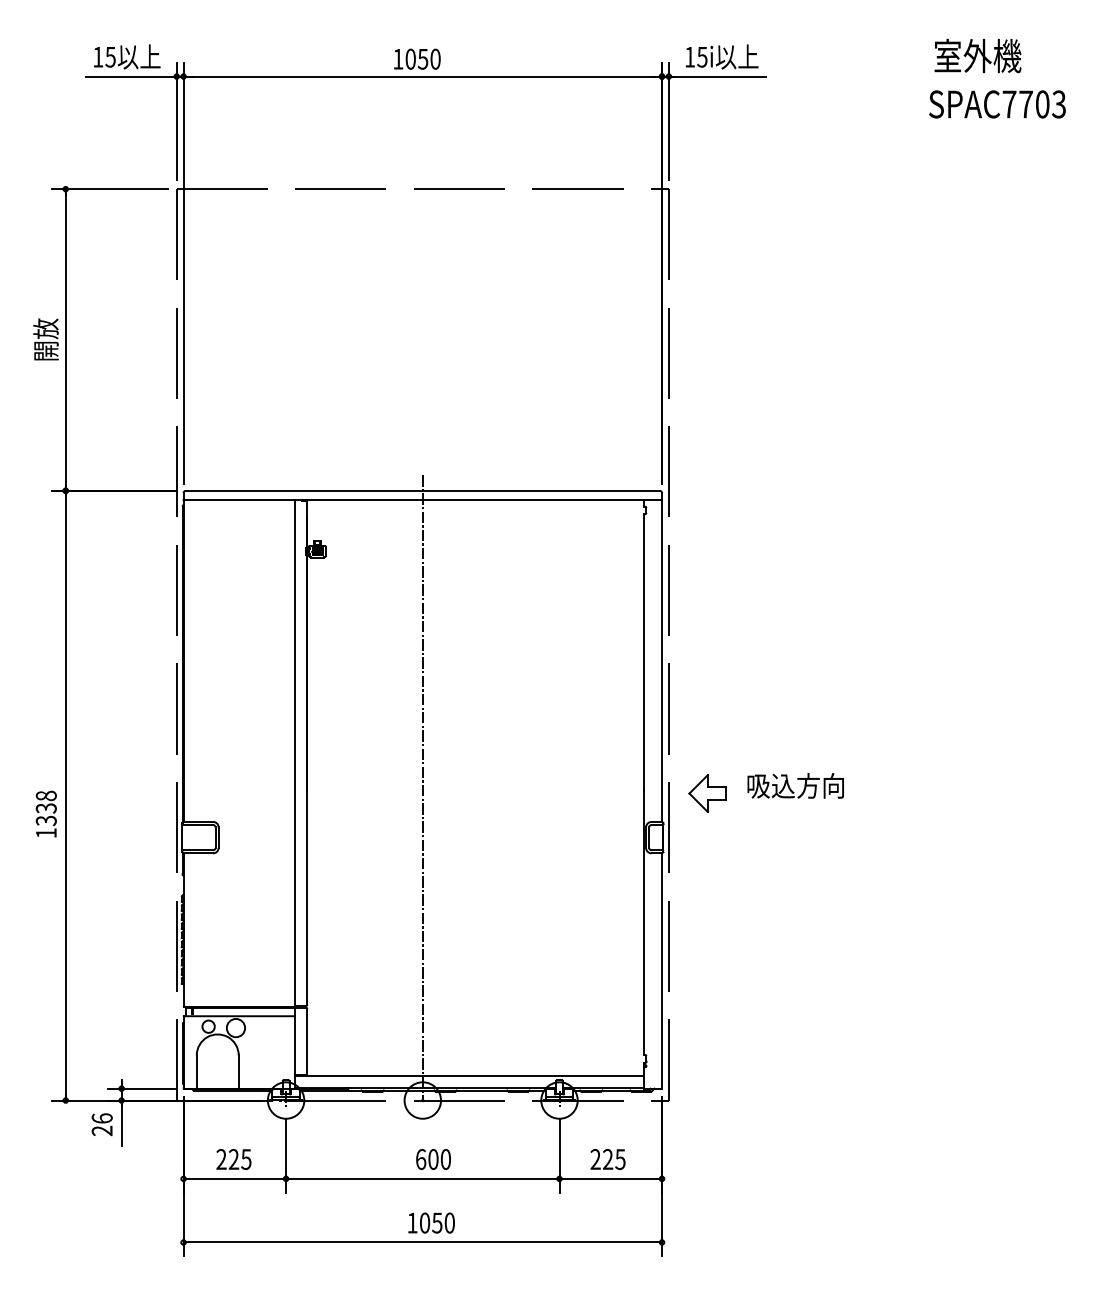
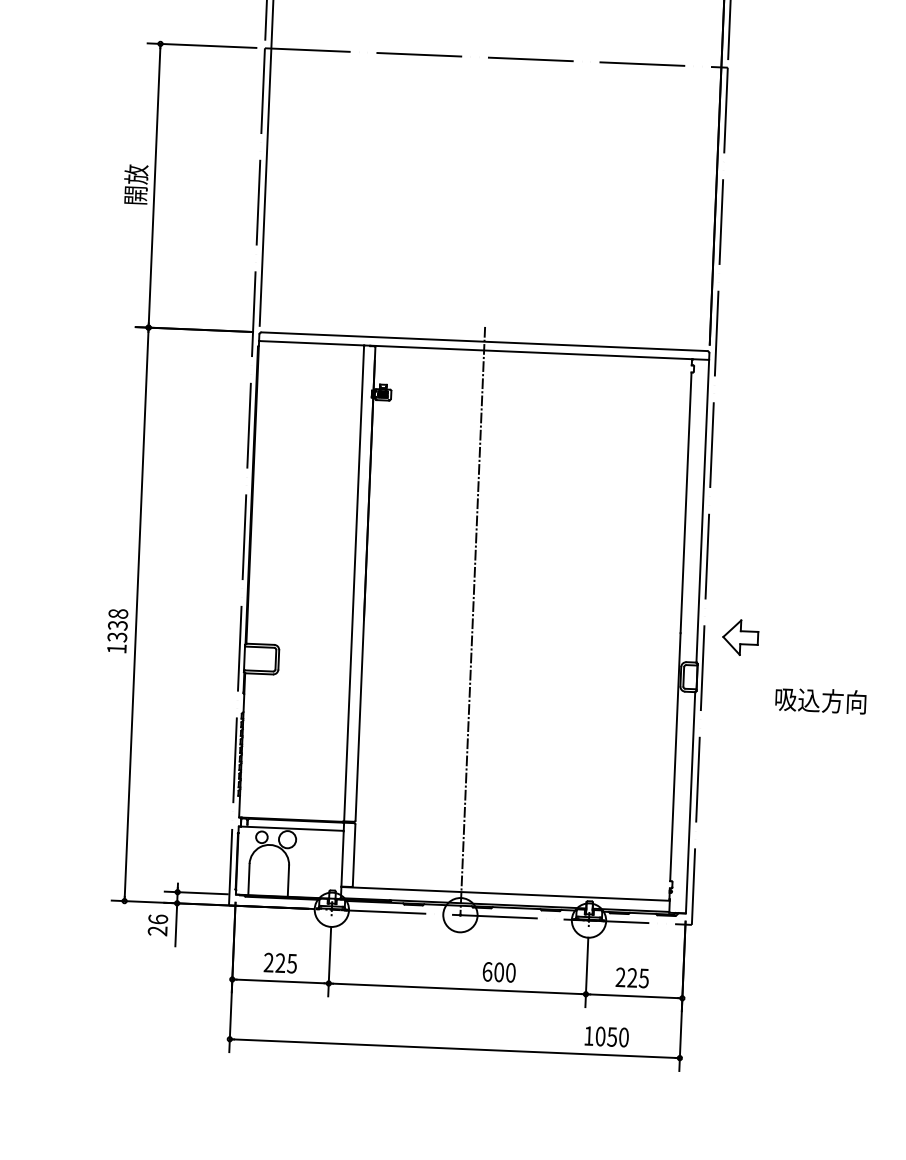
text: (795, 785) -> (820, 700), moved
text: (433, 1159) -> (499, 972), moved
text: (431, 1222) -> (606, 1036), moved

